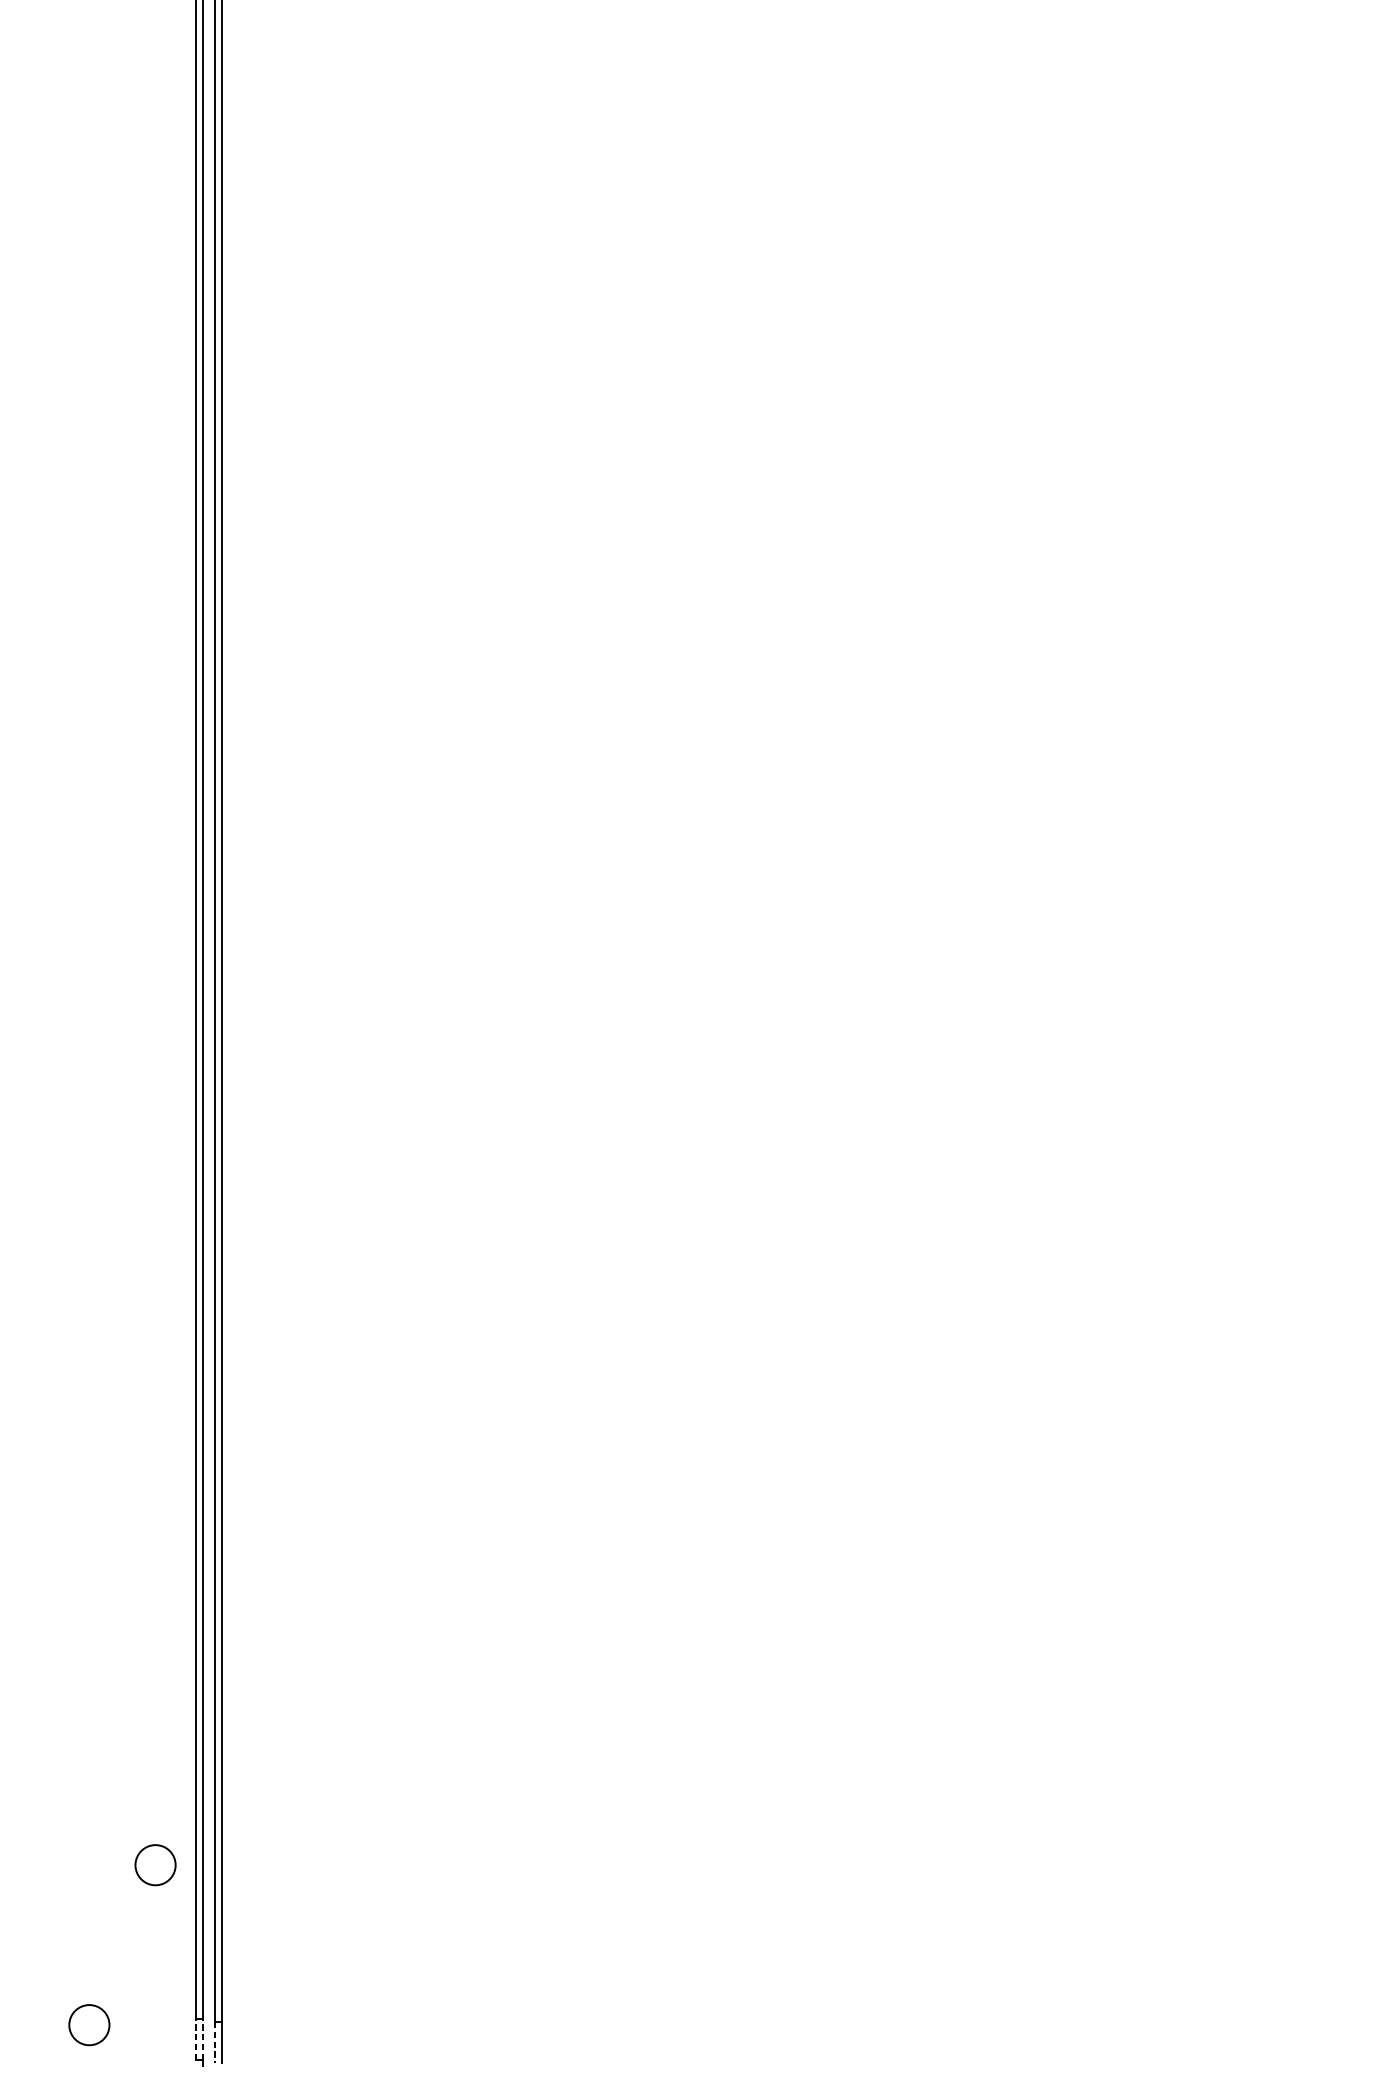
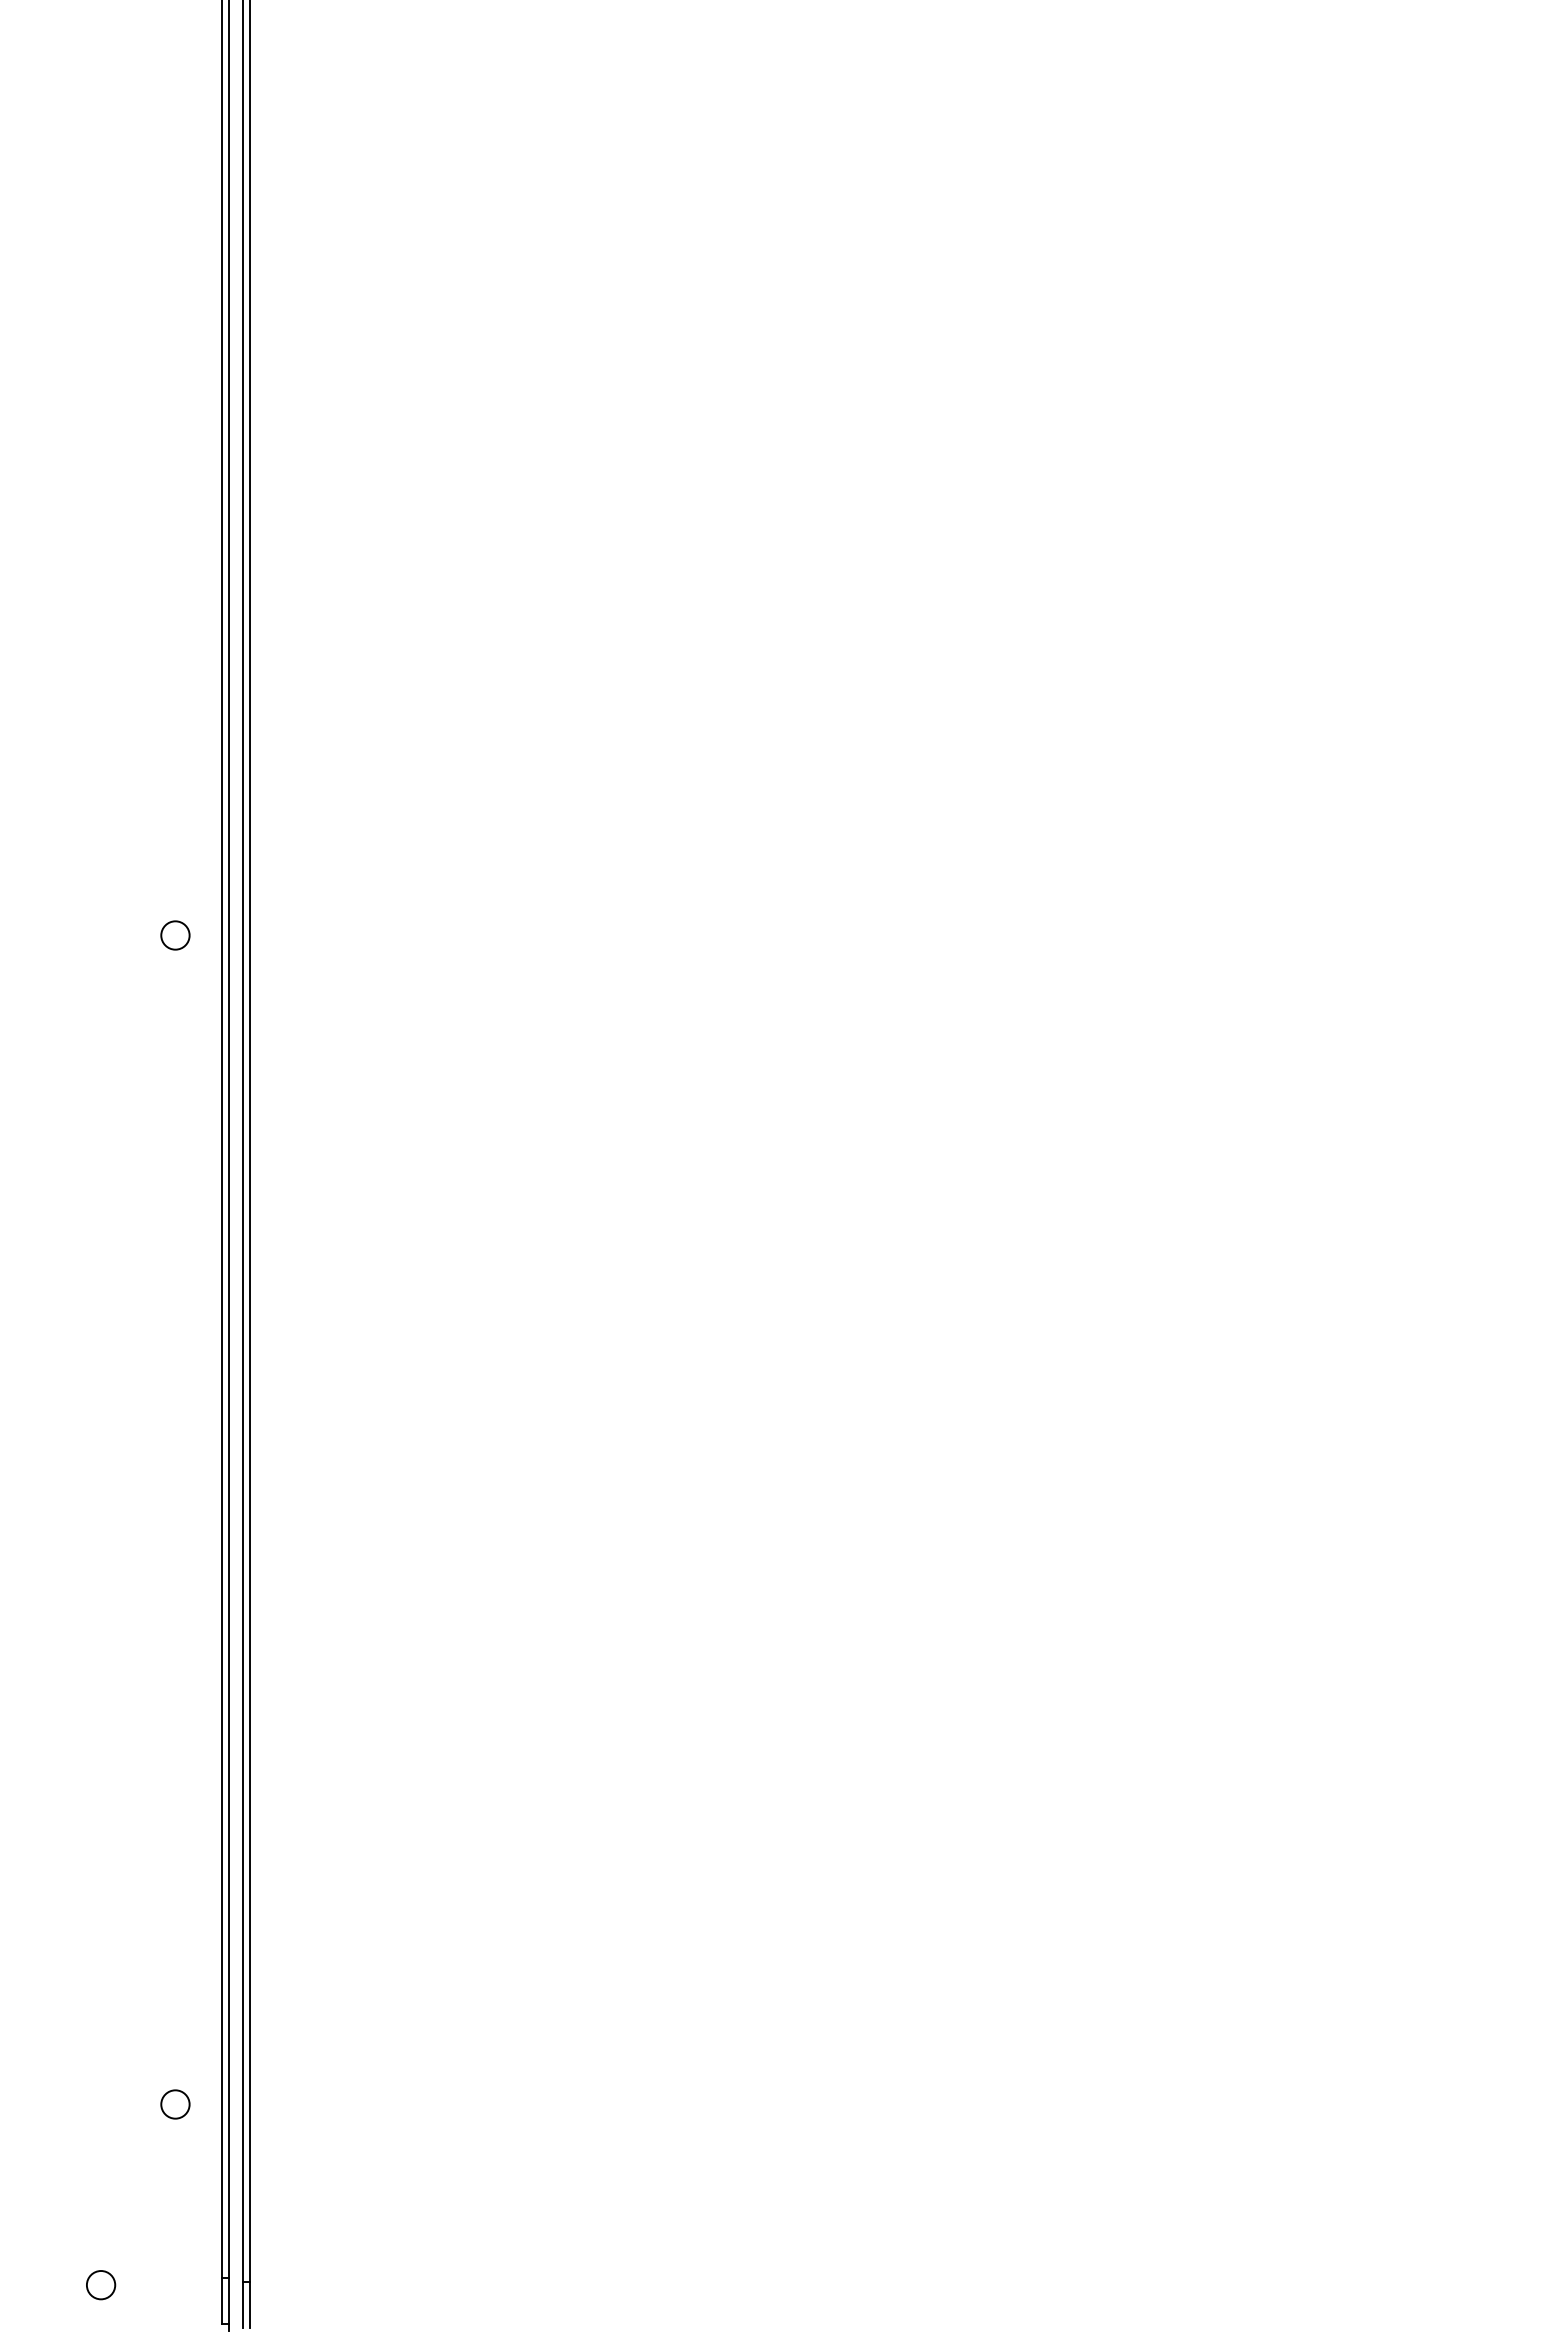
circle: (155, 829) -> (175, 935), added
circle: (155, 1865) -> (175, 2104), size x0.62
circle: (90, 2025) -> (101, 2285), size x0.62
line: (196, 2038) -> (221, 2300), dashed -> solid
line: (202, 2038) -> (228, 2300), dashed -> solid
line: (214, 2043) -> (242, 2305), dashed -> solid

